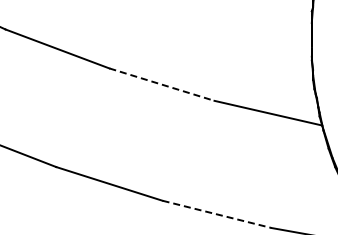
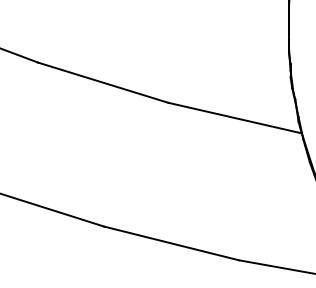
line: (161, 84) -> (102, 82), dashed -> solid
line: (217, 214) -> (172, 243), dashed -> solid

